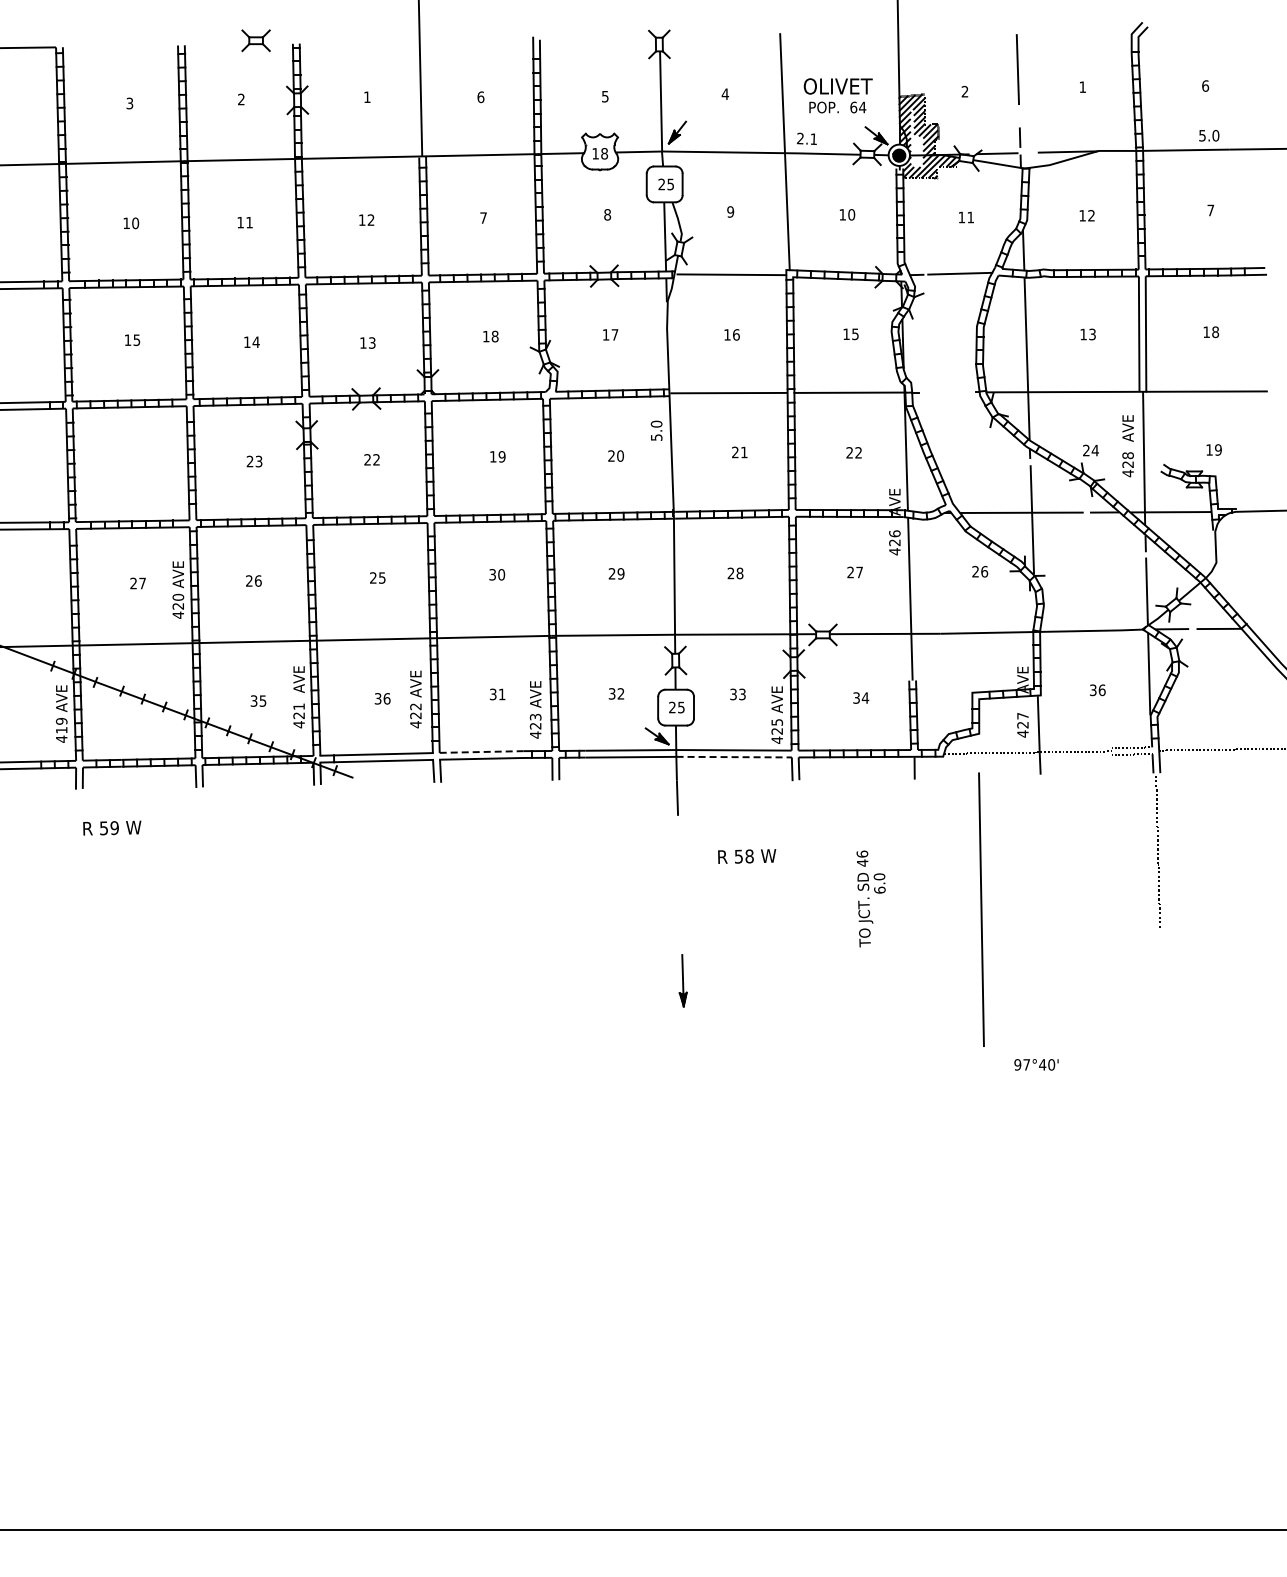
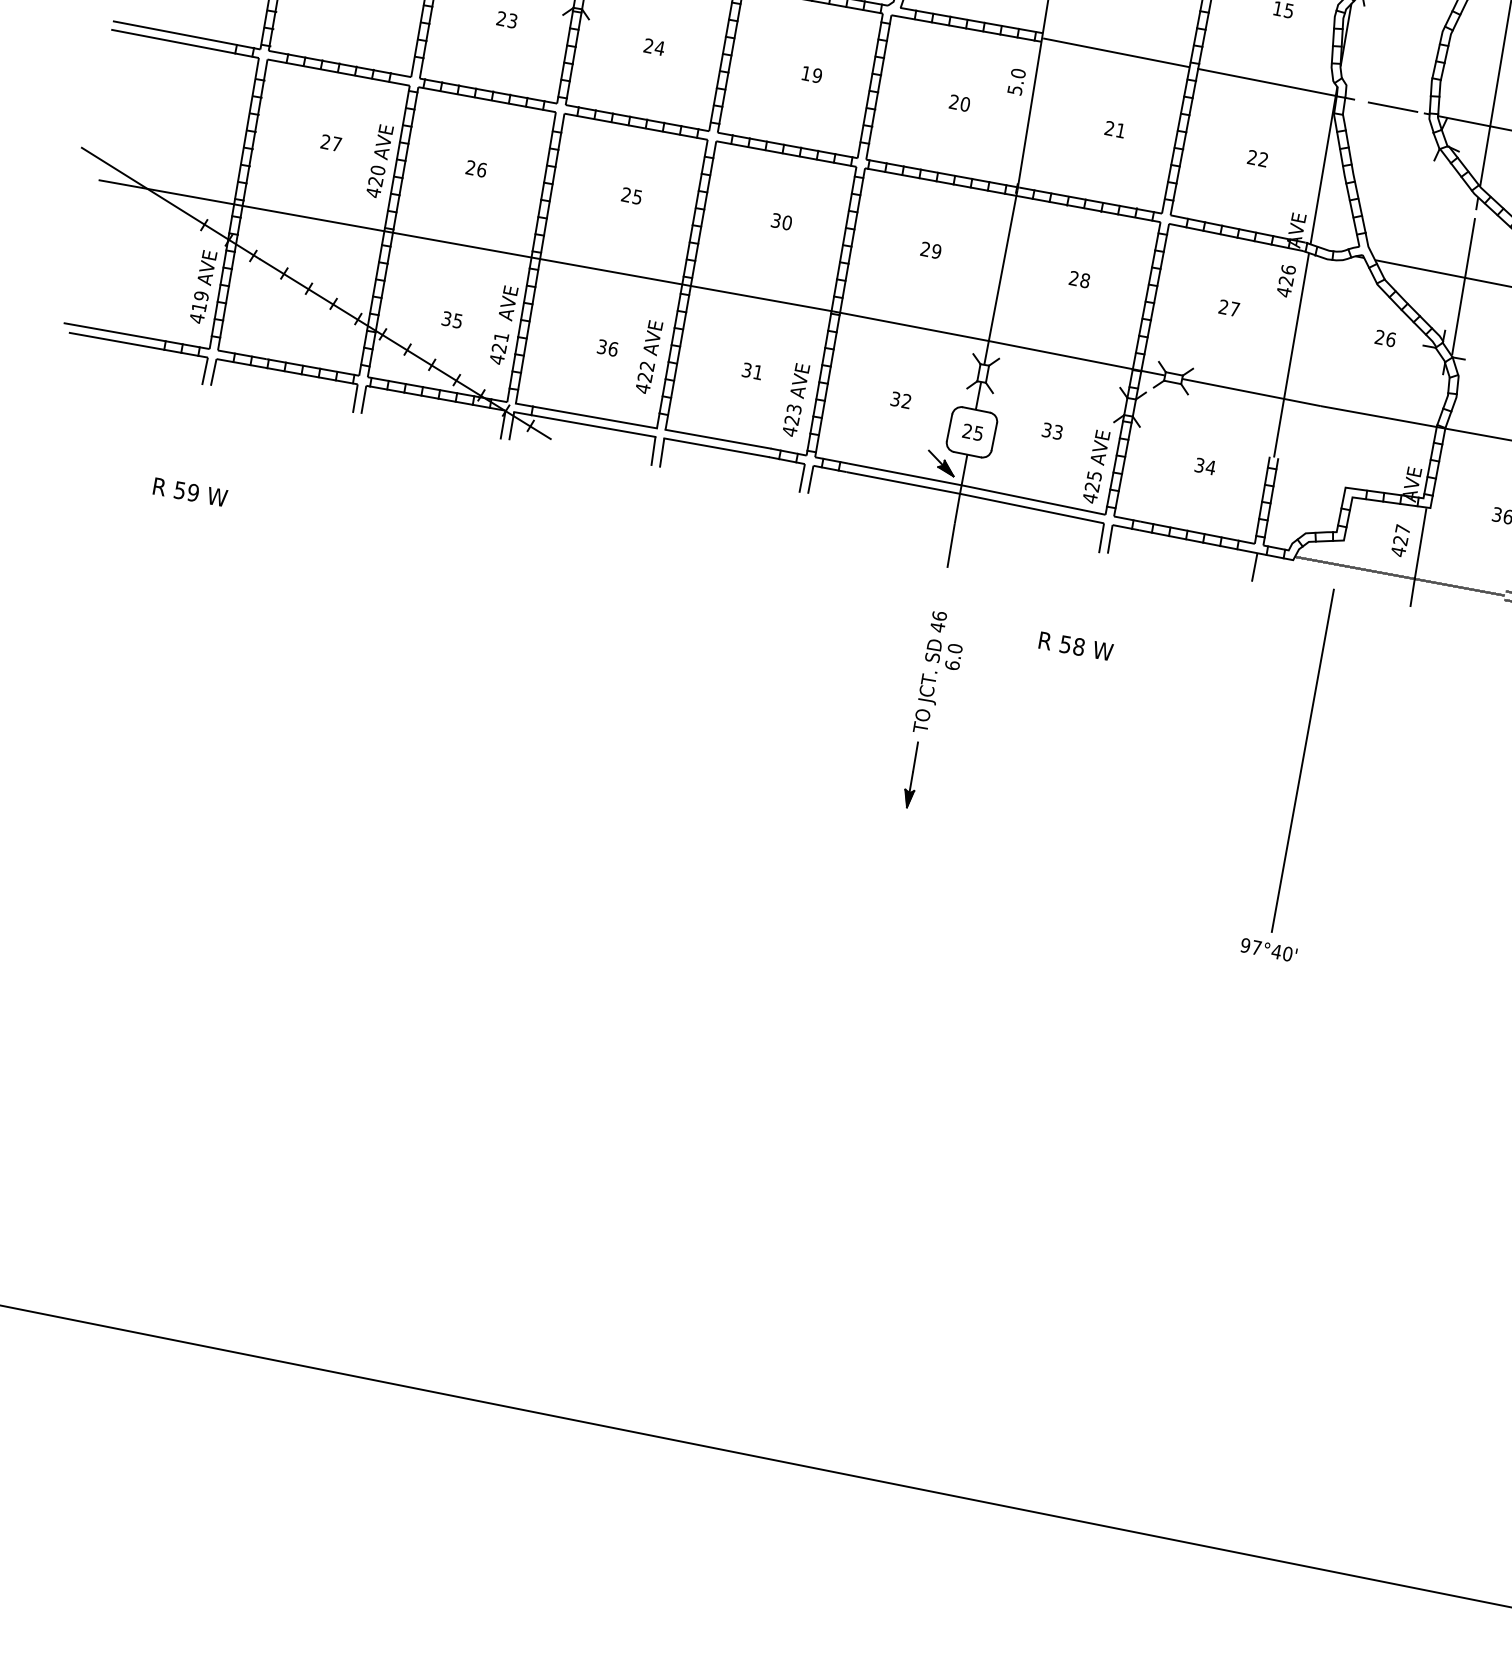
line: (949, 392) -> (1391, 107), added
text: (376, 459) -> (659, 47), 22 -> 24
line: (481, 752) -> (717, 439), dashed -> solid
line: (734, 757) -> (1032, 509), dashed -> solid
text: (112, 827) -> (190, 491), moved
text: (747, 856) -> (1076, 646), moved
text: (870, 898) -> (938, 673), moved
text: (1036, 1064) -> (1268, 949), moved

